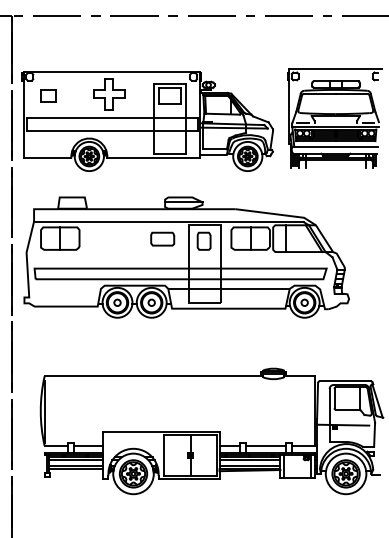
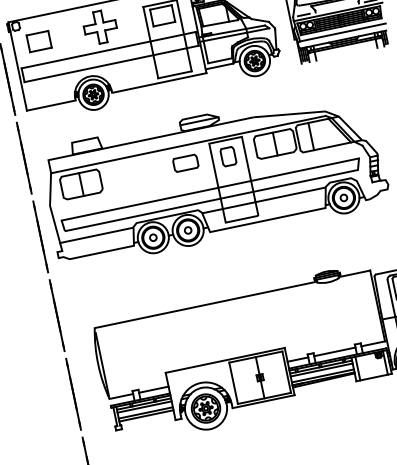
part: (48, 95) -> (38, 41), size x1.43
line: (63, 289) -> (95, 235), added

